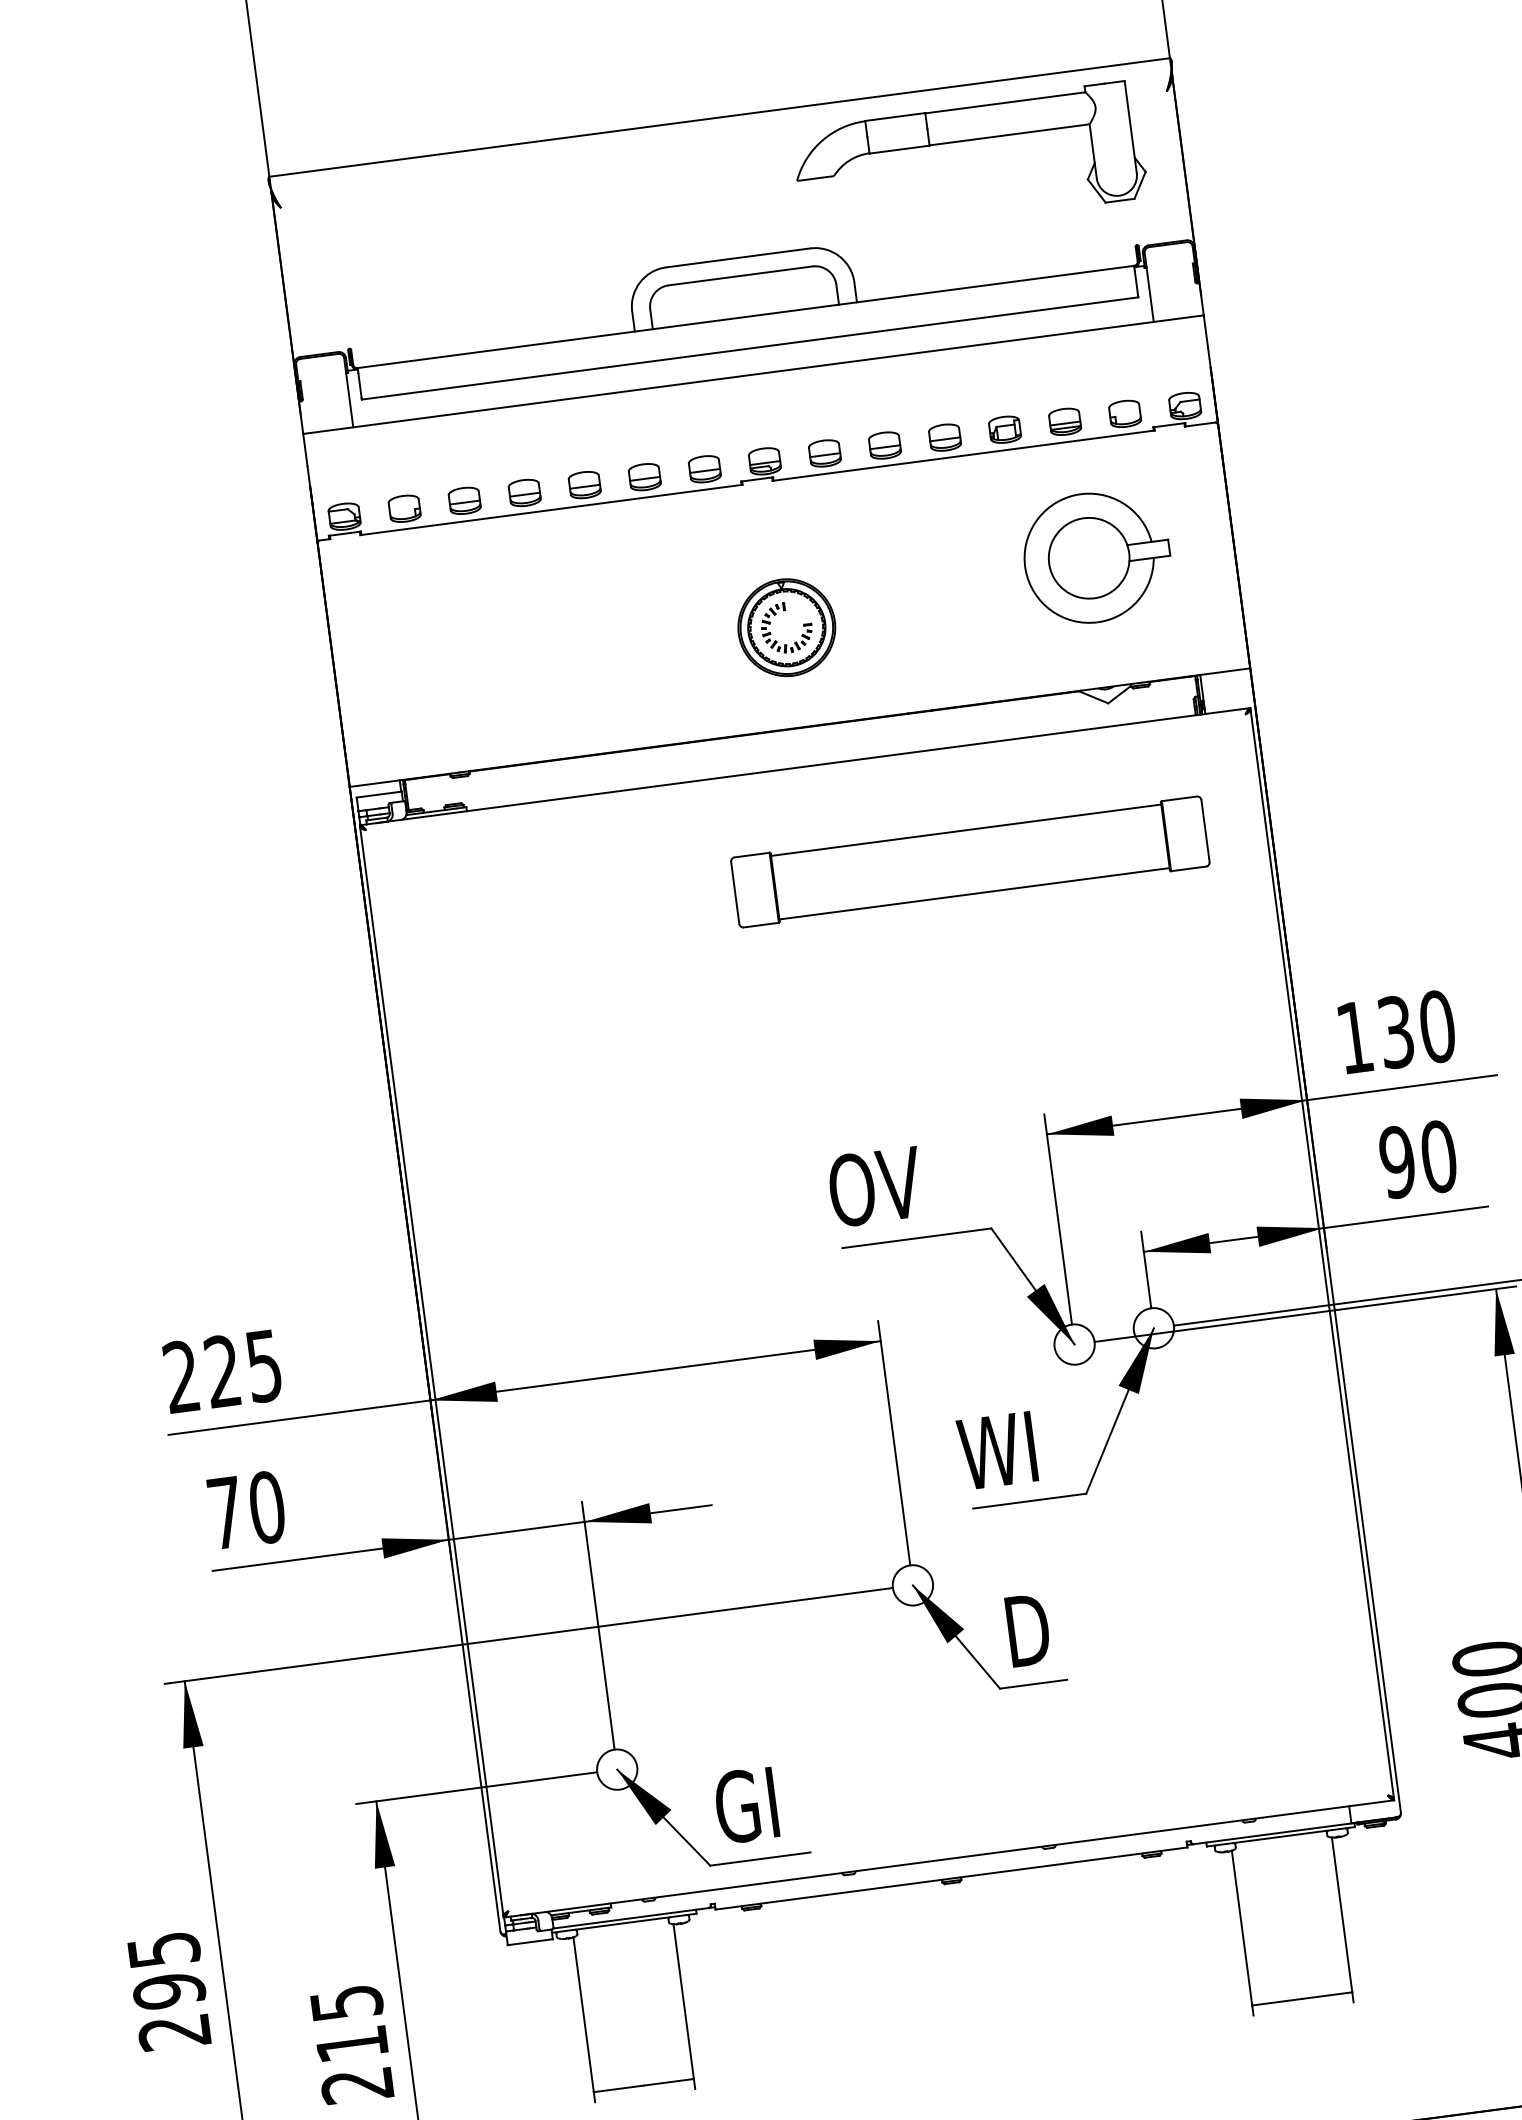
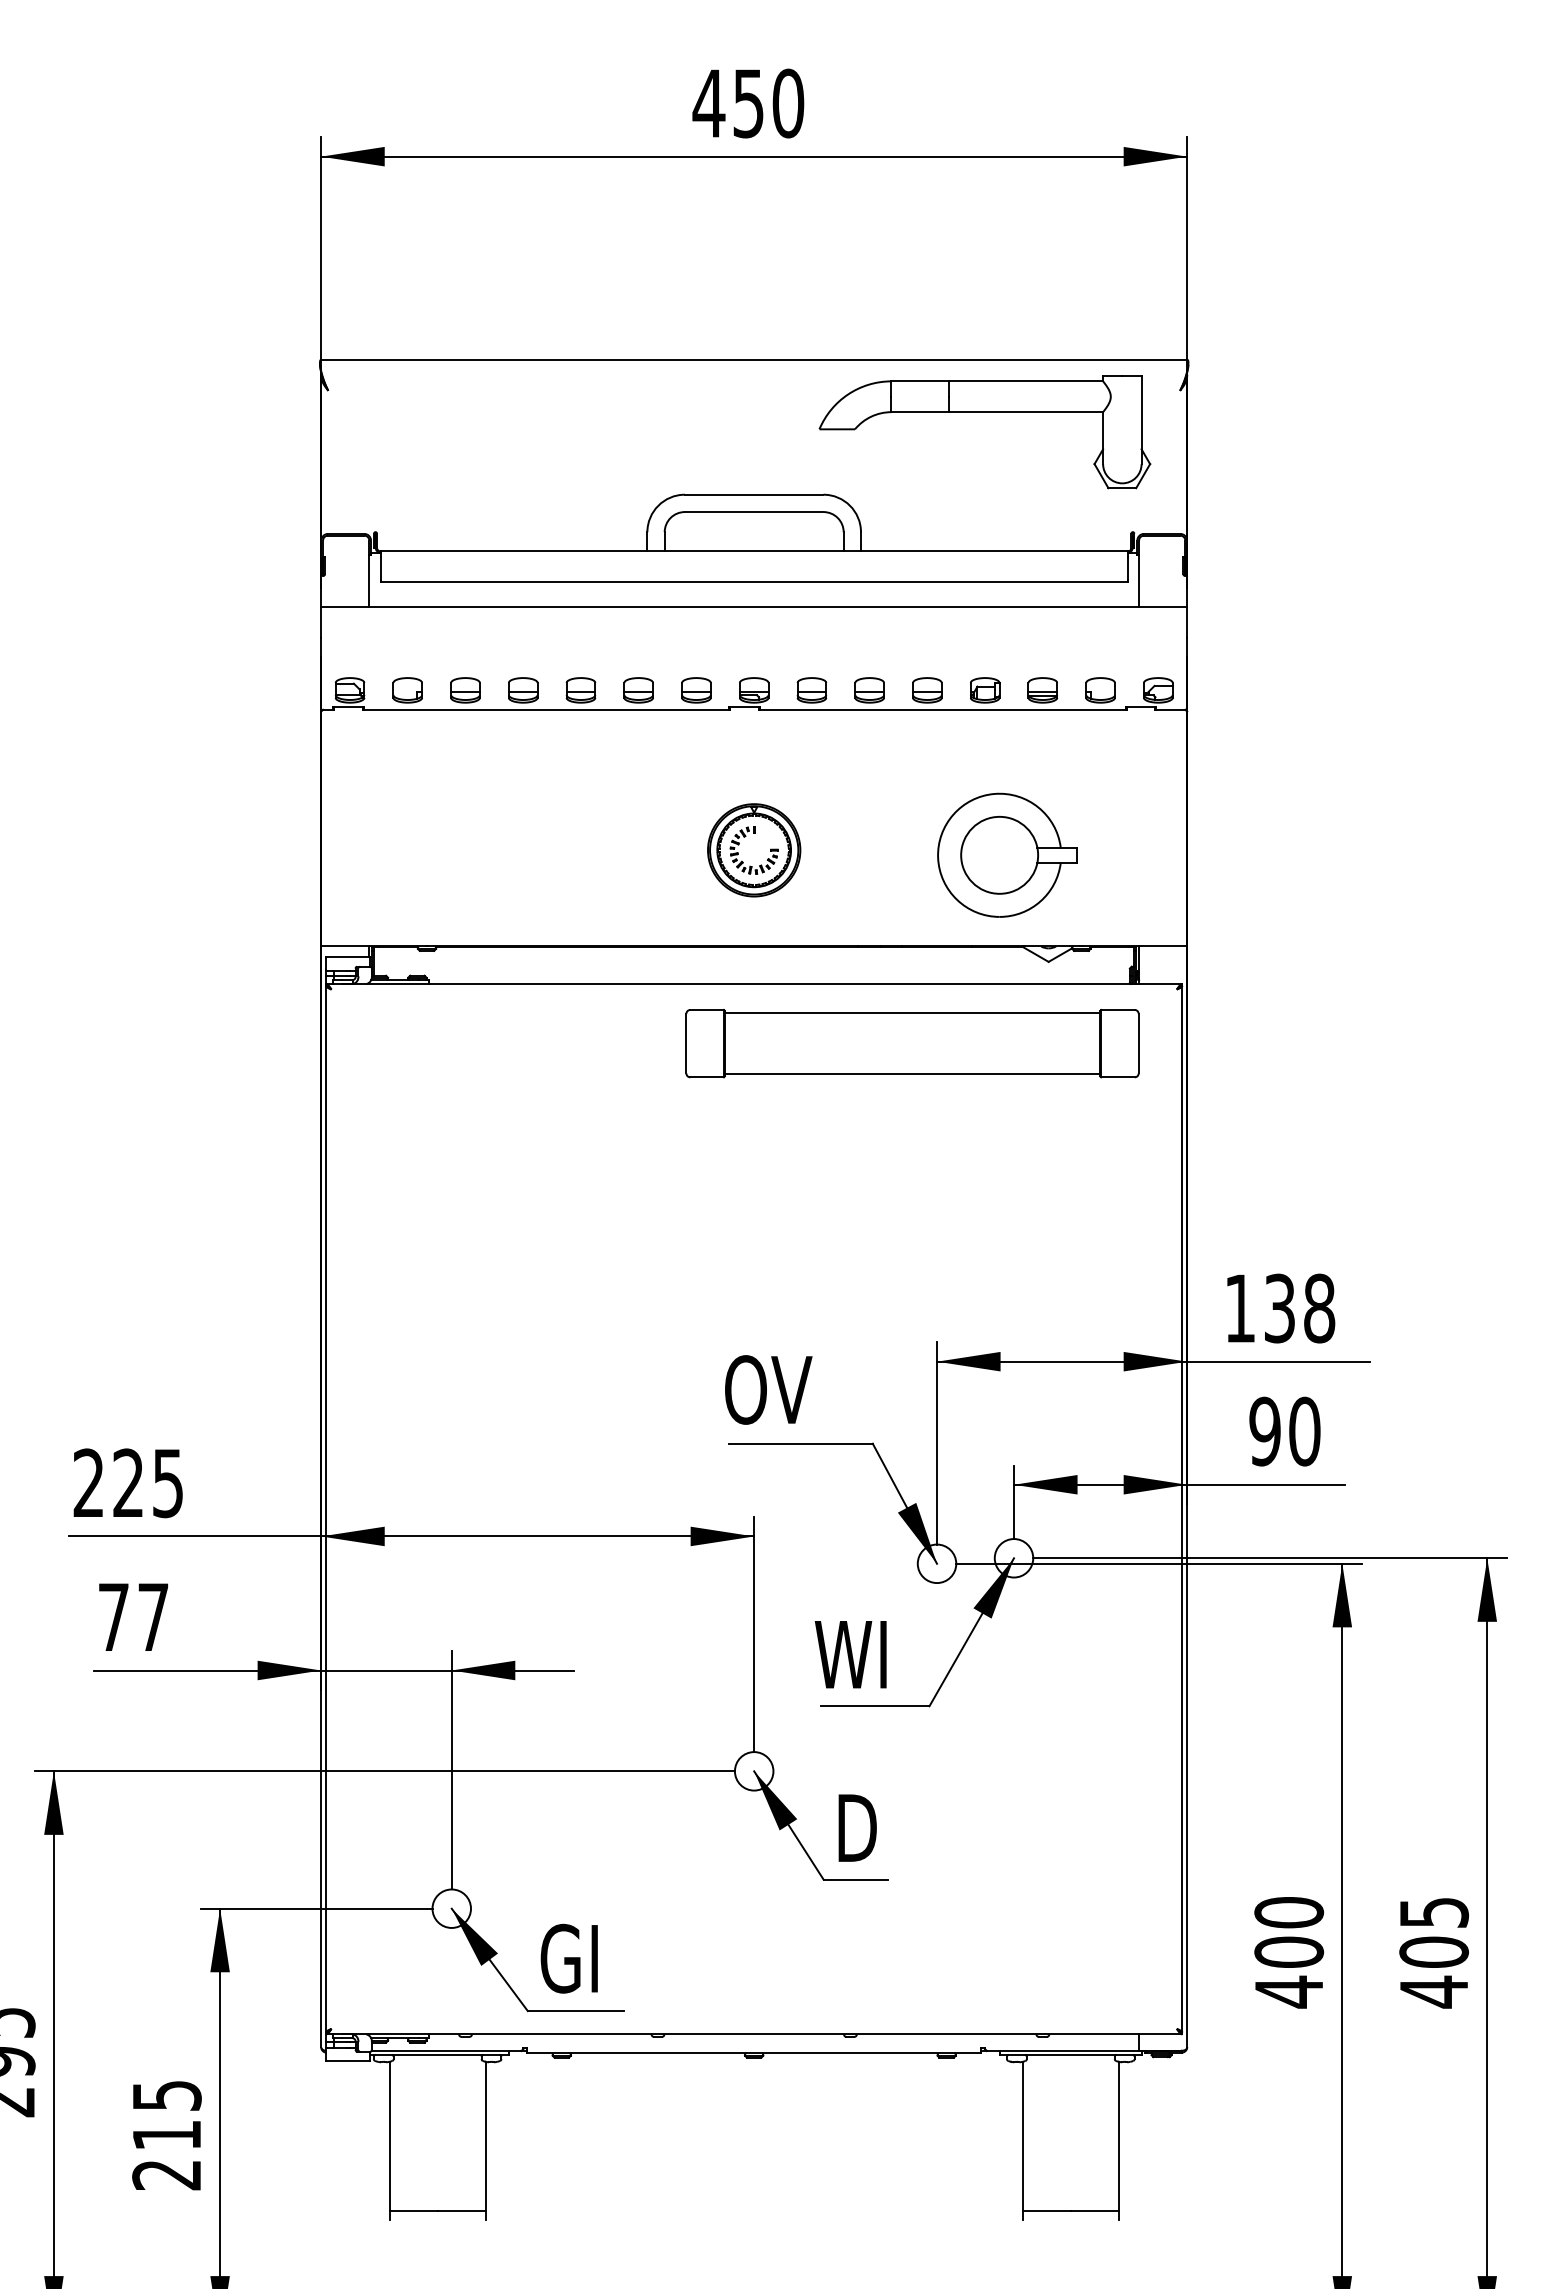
part: (1097, 556) -> (1007, 854), moved
part: (970, 861) -> (912, 1043), moved
text: (1437, 1026) -> (1319, 1308), 130 -> 138
text: (267, 1507) -> (153, 1617), 70 -> 77

